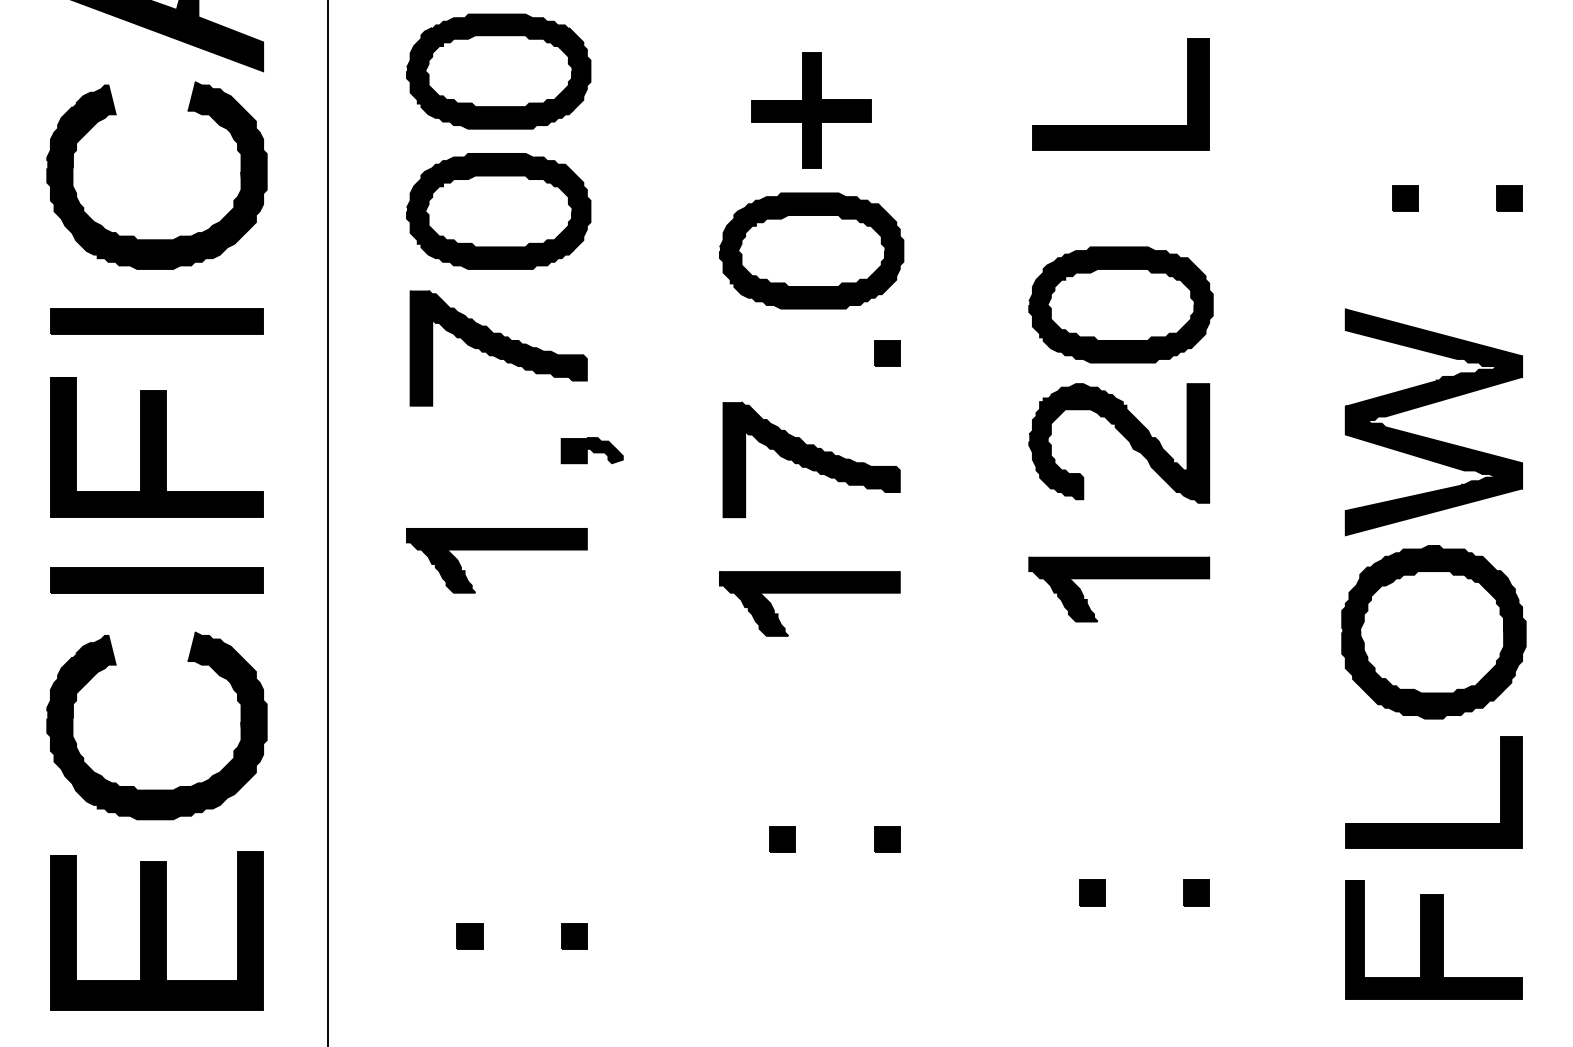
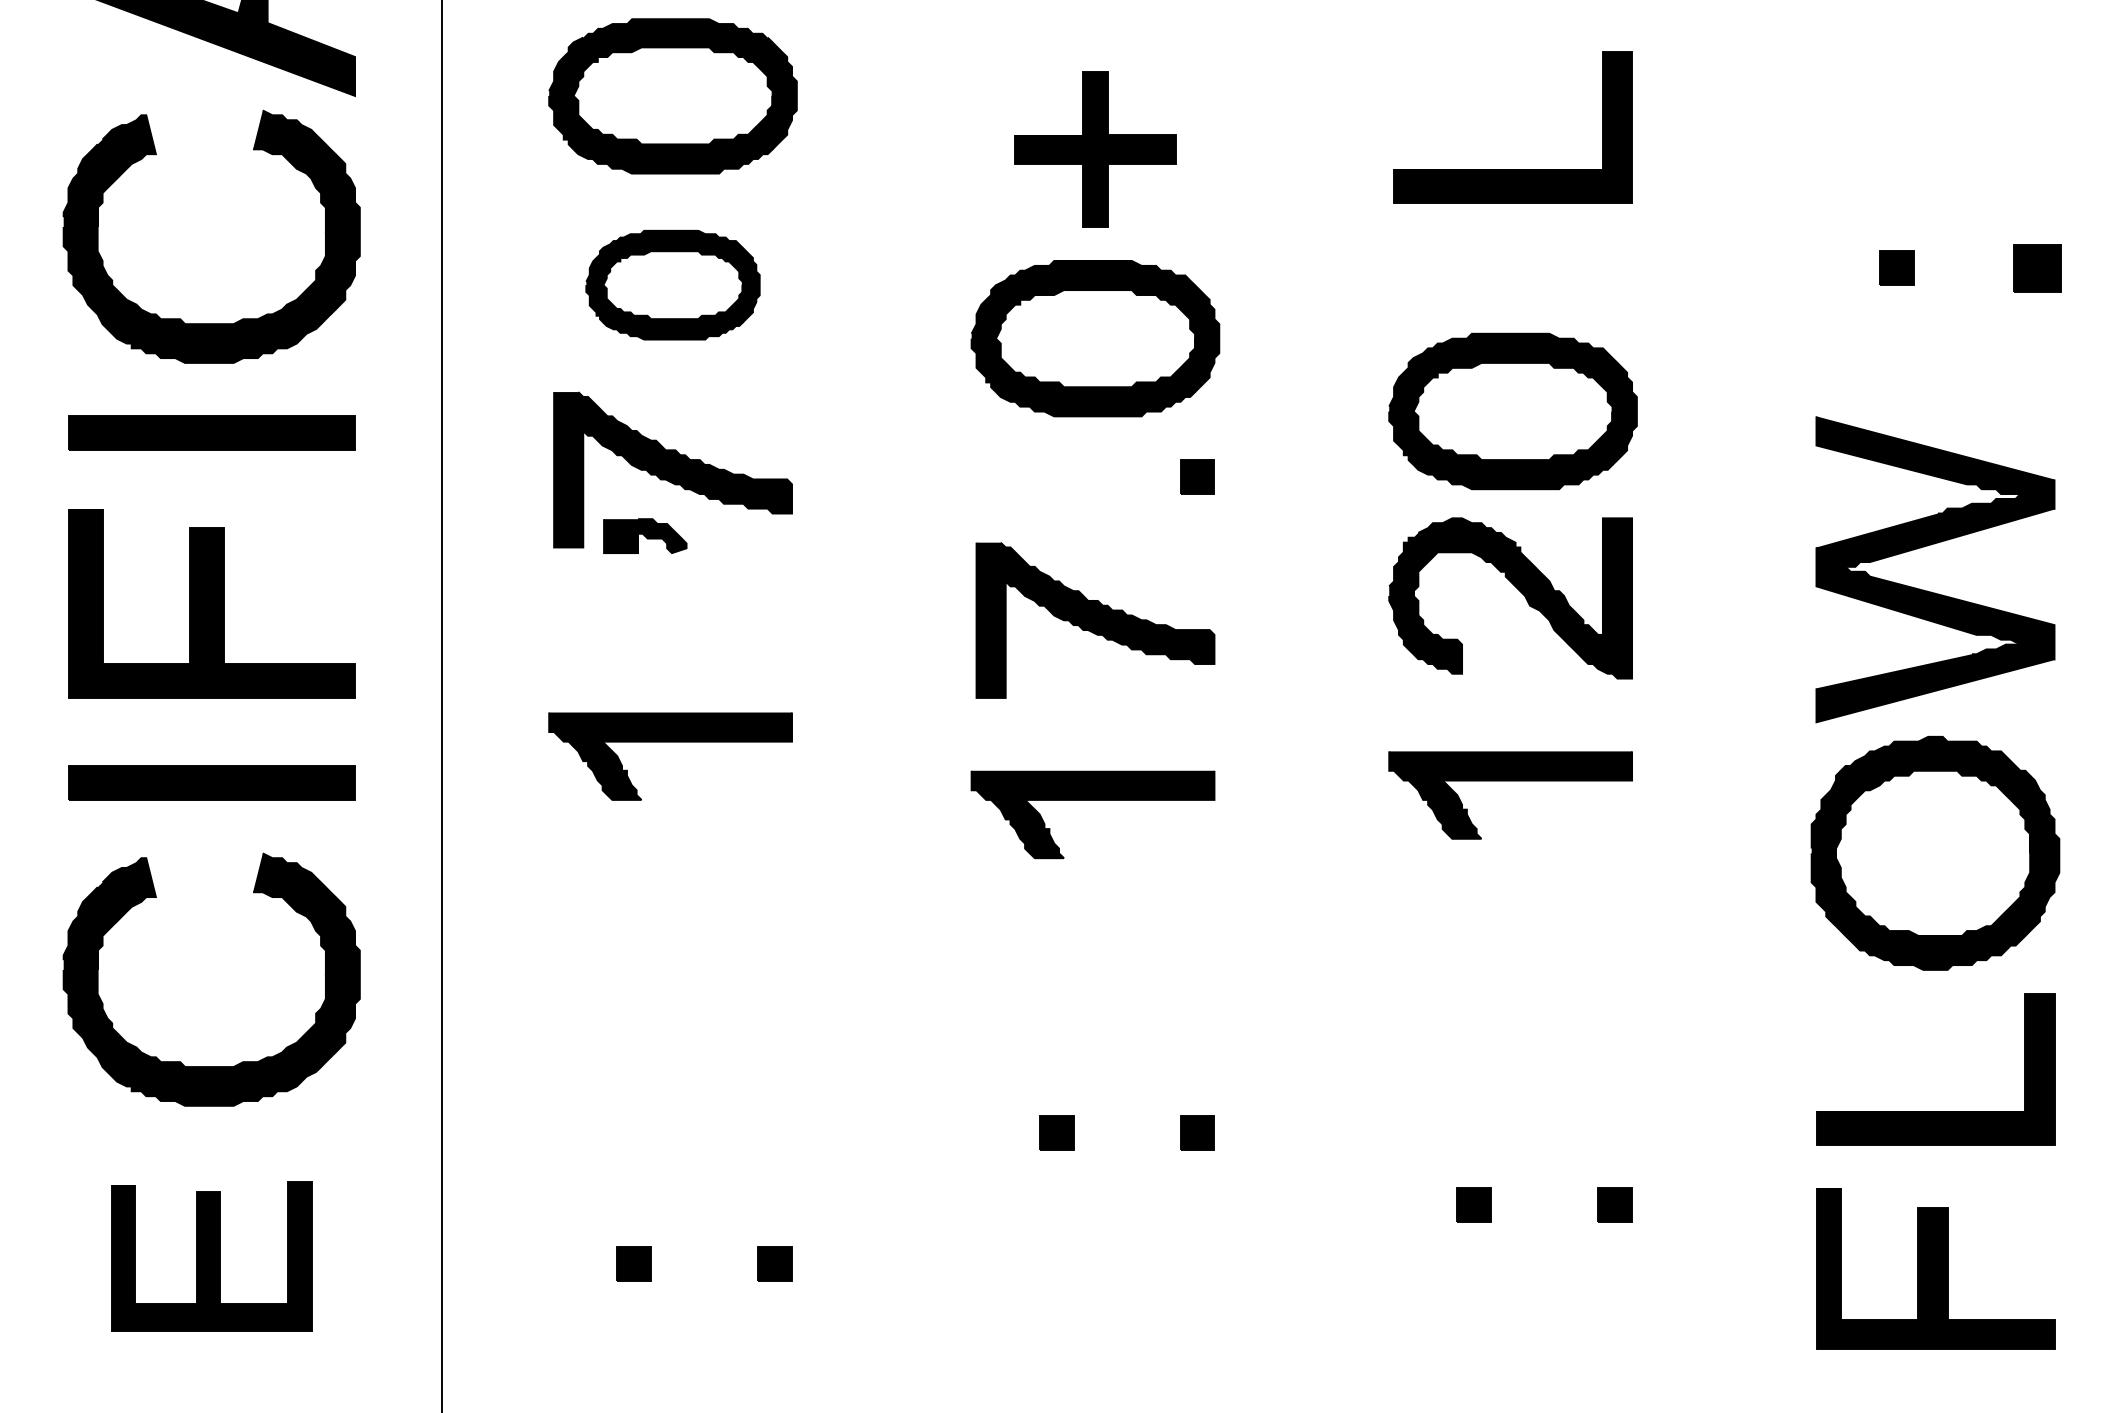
part: (1509, 198) -> (2037, 267), size x1.4
part: (498, 210) -> (672, 284), size x0.7
part: (592, 450) -> (645, 535), moved
part: (156, 930) -> (211, 1256), size x0.7

